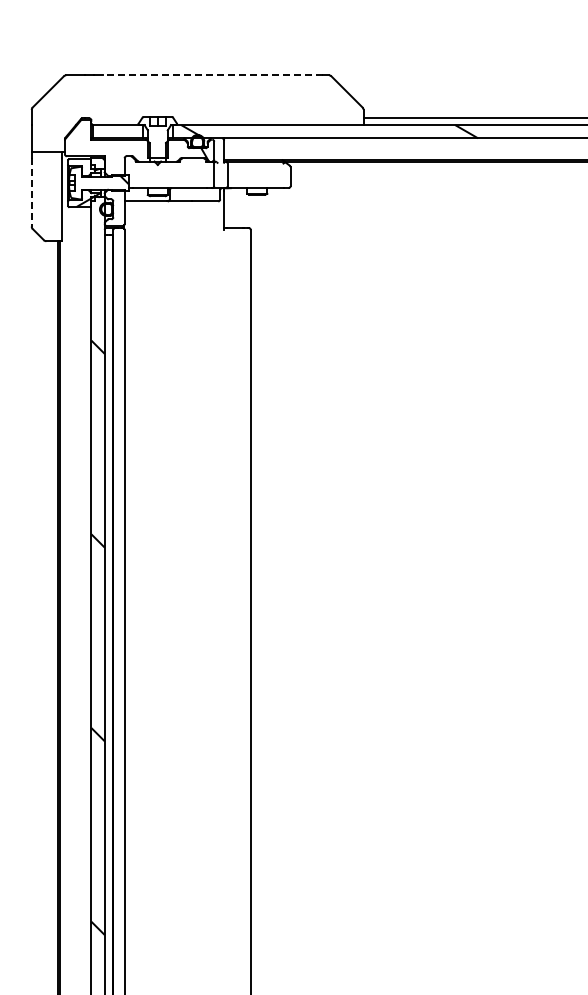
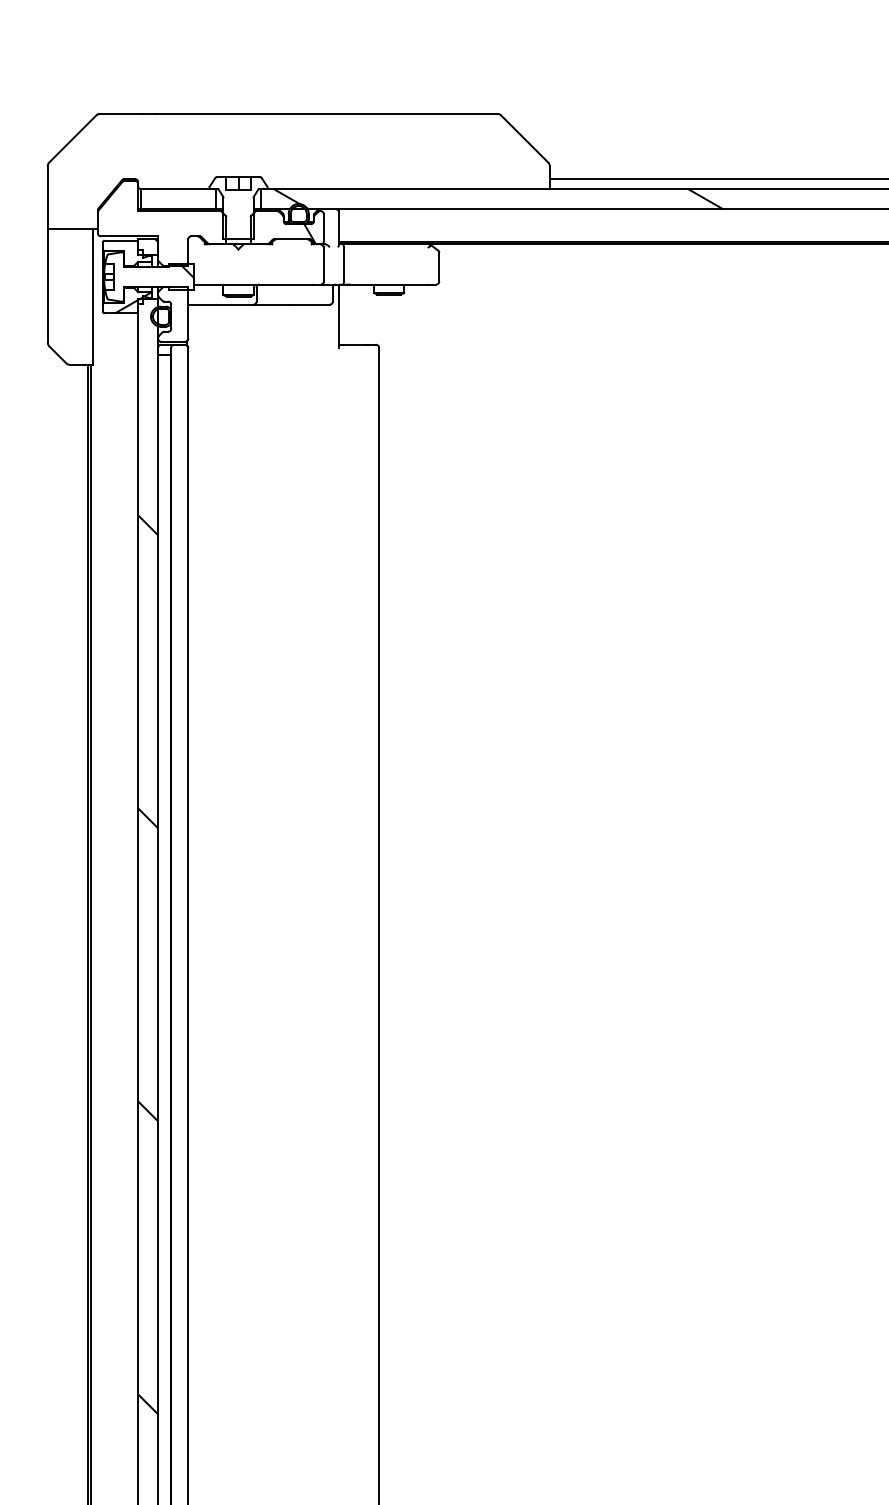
line: (212, 75) -> (321, 114), dashed -> solid
line: (31, 192) -> (47, 291), dashed -> solid

